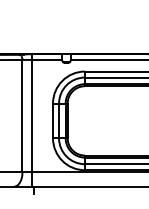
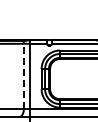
line: (21, 116) -> (23, 76), solid -> dashed

